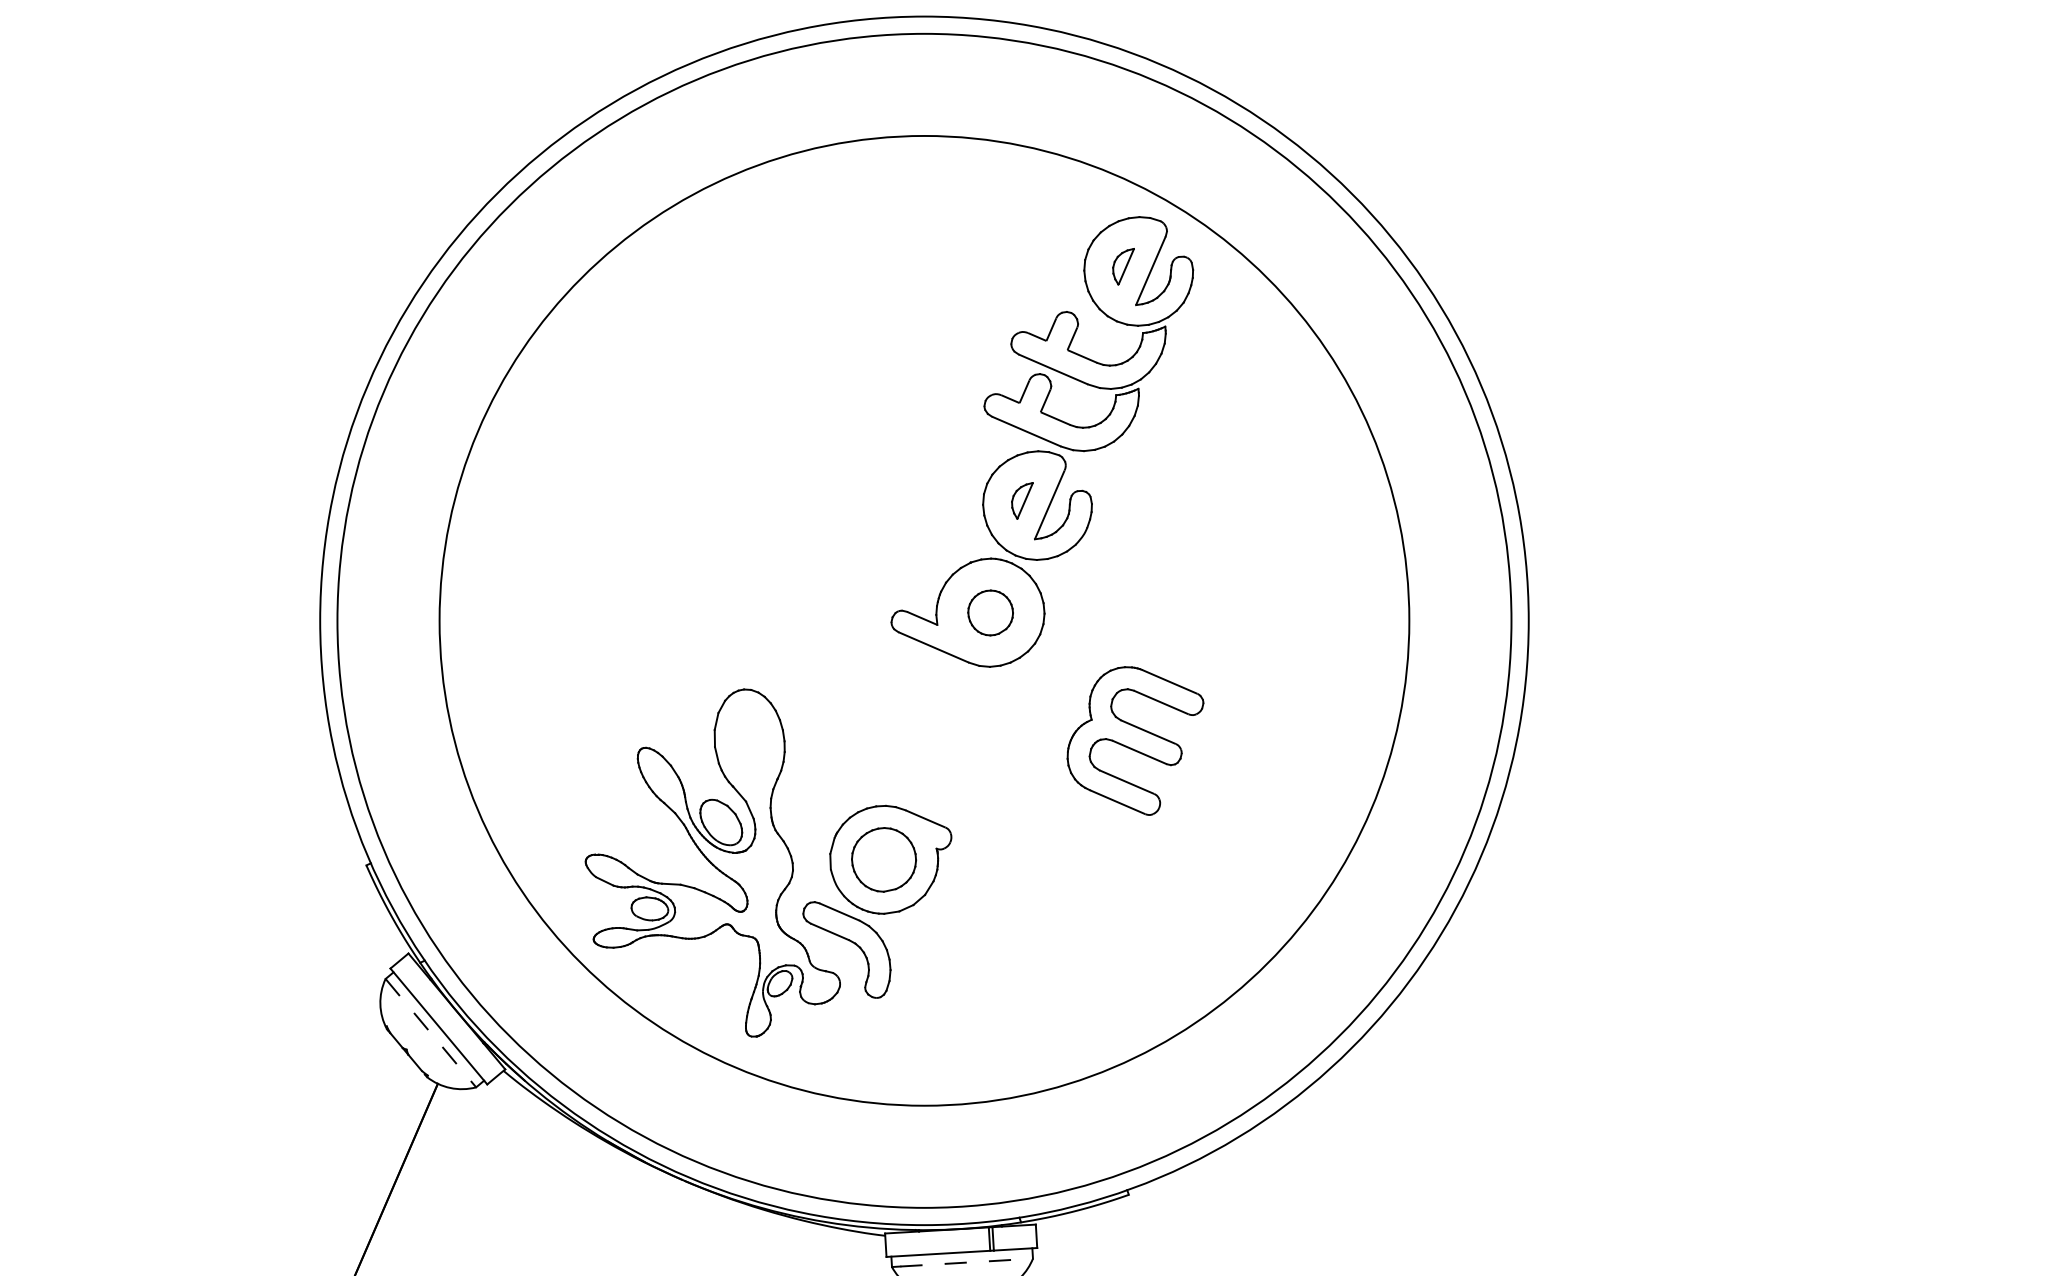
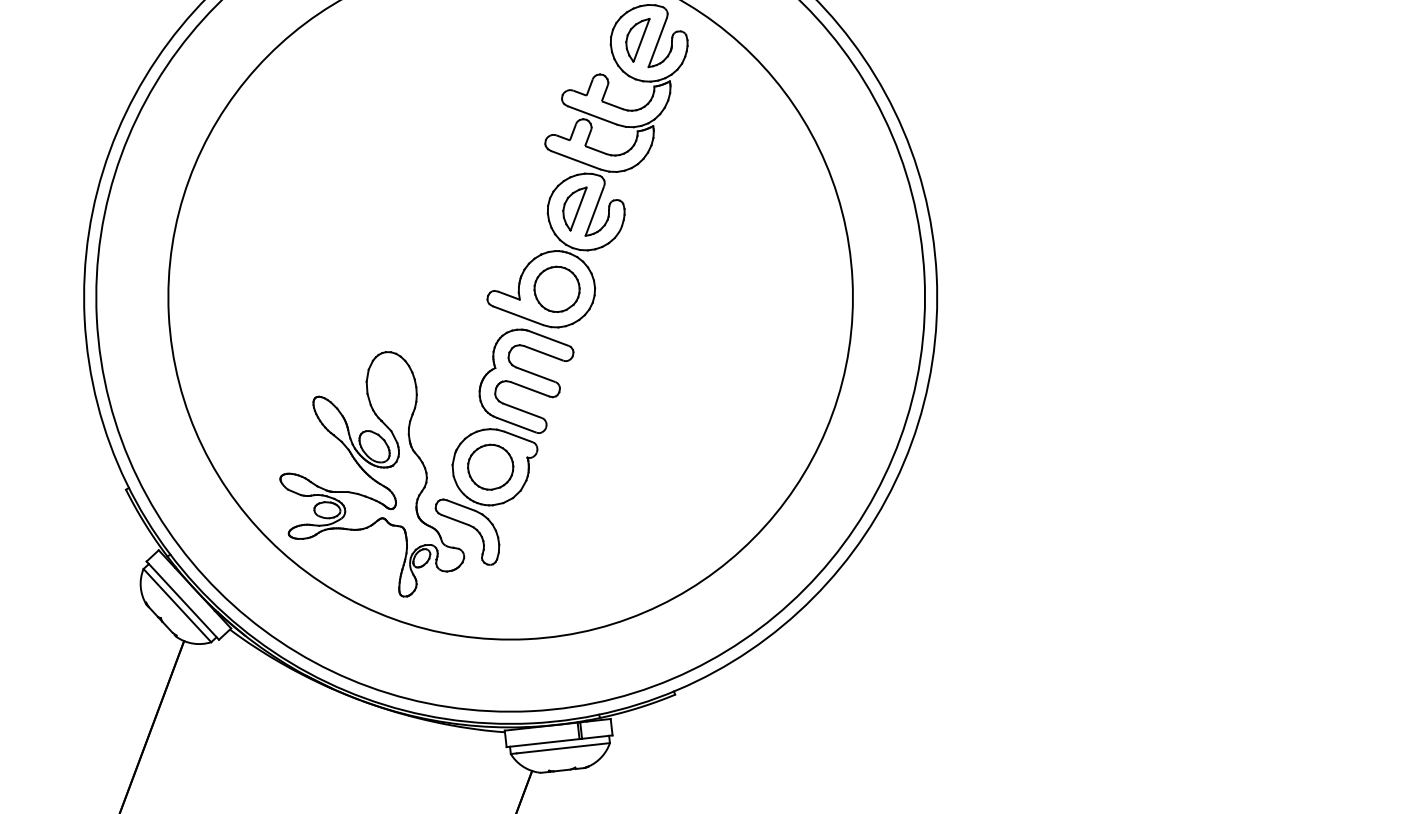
part: (1123, 266) -> (638, 40), size x1.67
part: (1022, 500) -> (575, 208), size x1.67
part: (990, 612) -> (556, 289), size x1.43
part: (1135, 740) -> (526, 381), moved
line: (430, 1033) -> (177, 605), dashed -> solid
line: (967, 1262) -> (563, 748), dashed -> solid

